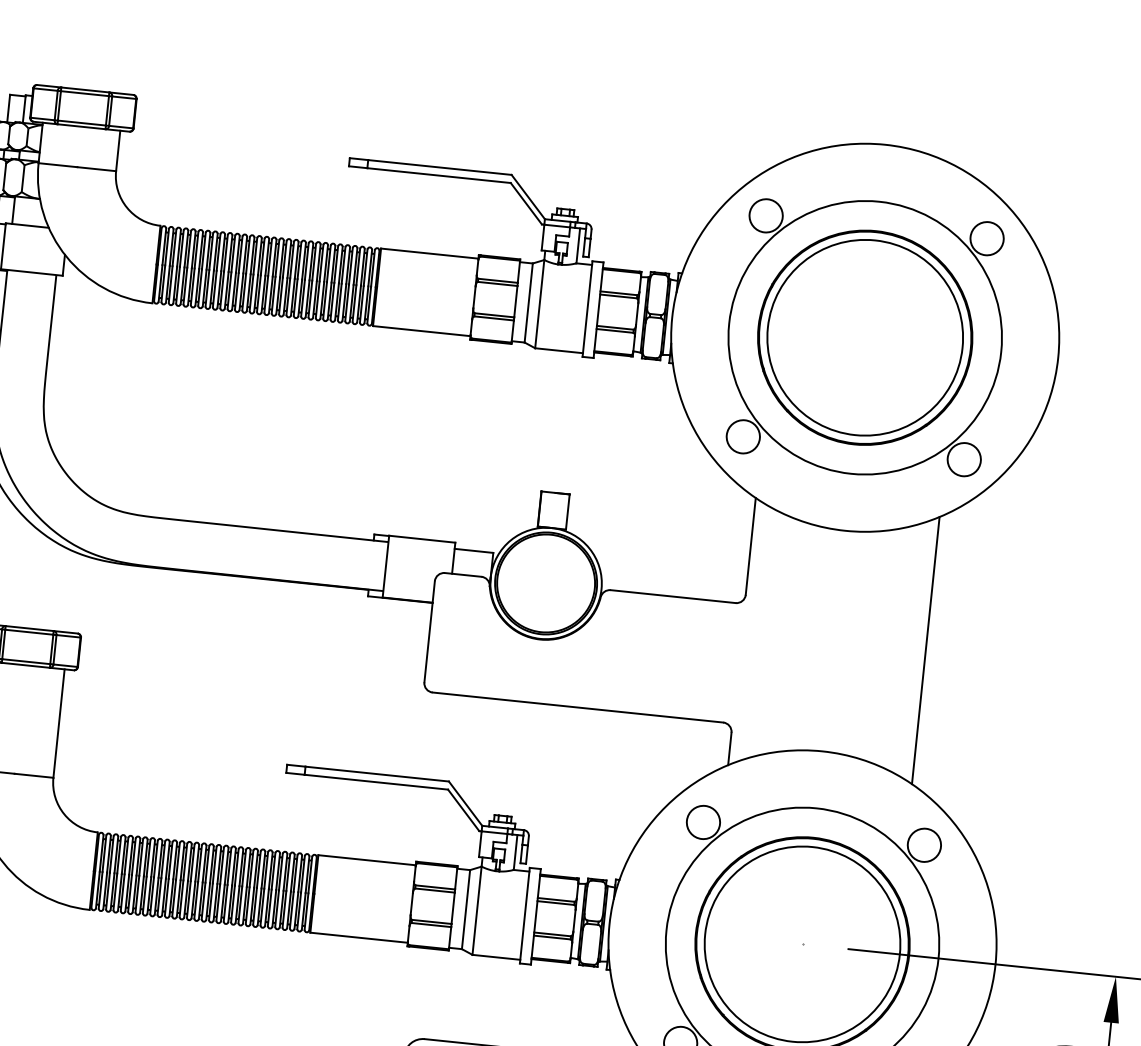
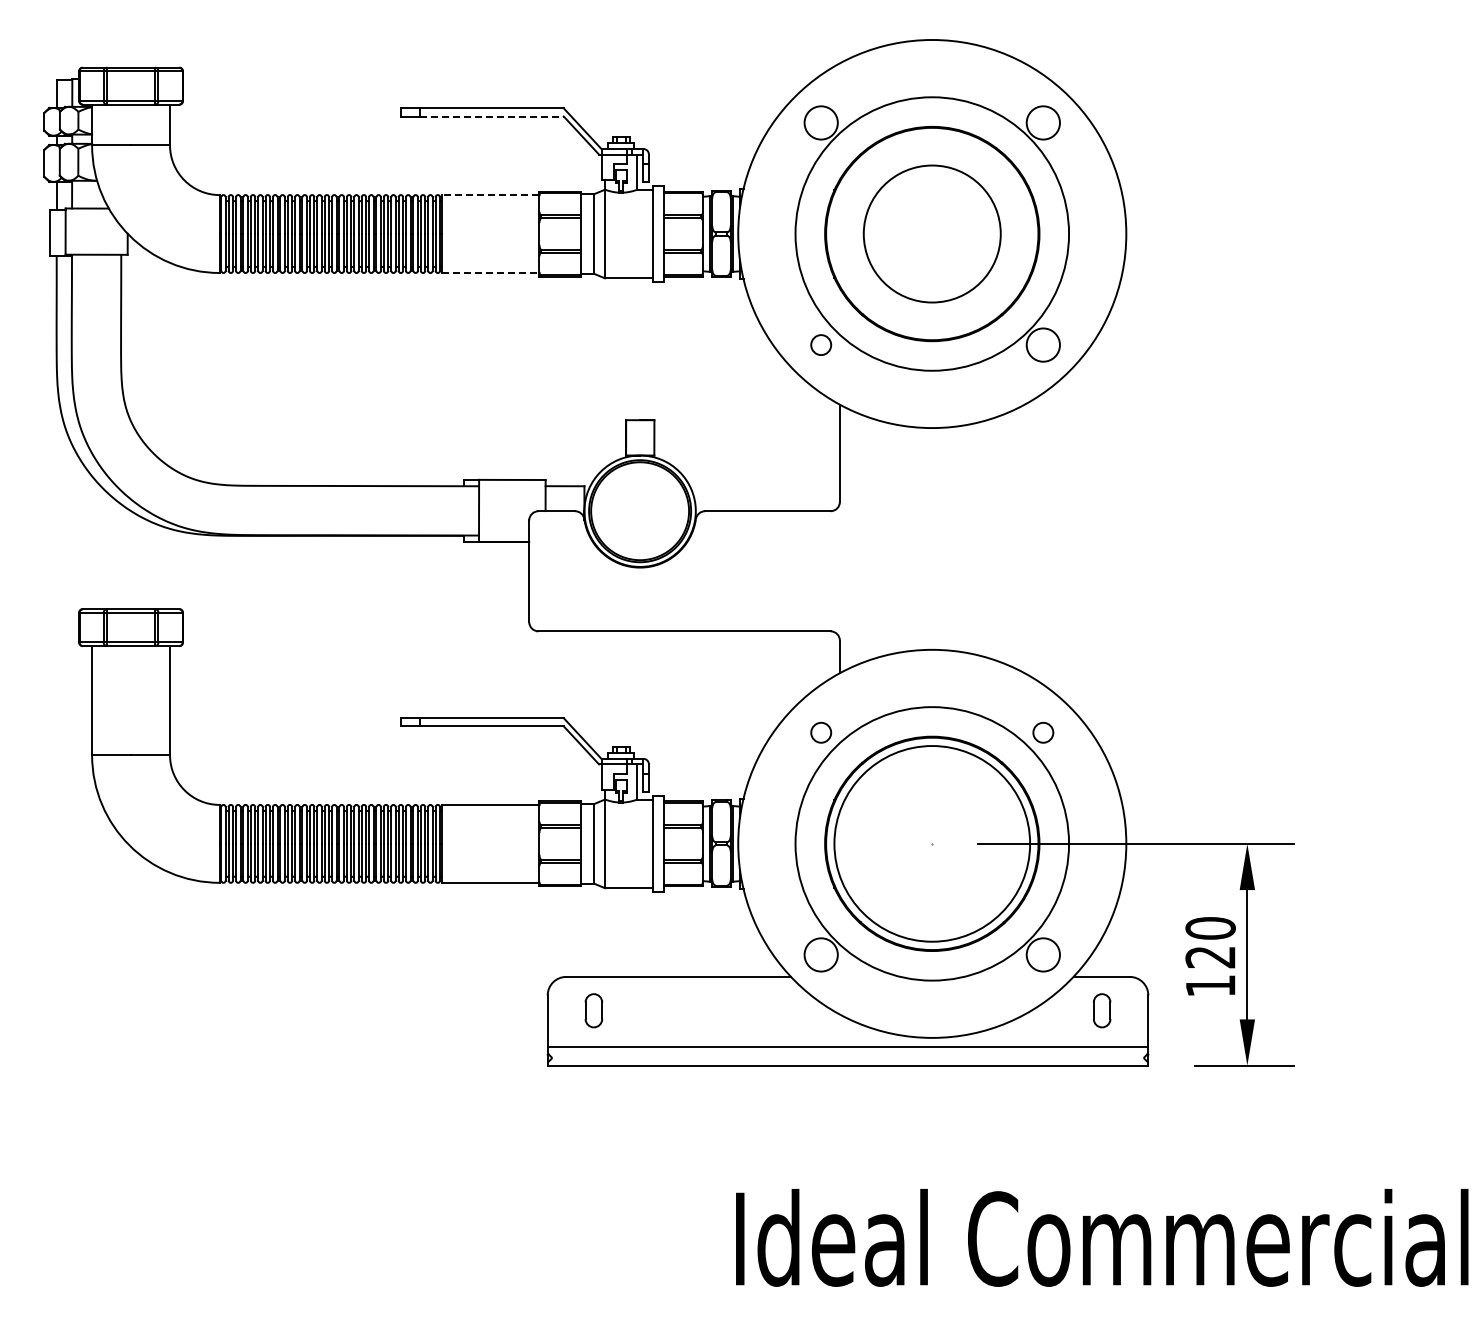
line: (439, 175) -> (492, 116), solid -> dashed
line: (429, 254) -> (490, 195), solid -> dashed
line: (421, 330) -> (490, 272), solid -> dashed
circle: (865, 337) -> (932, 233), size x0.7
circle: (742, 436) -> (820, 344), size x0.6
line: (925, 650) -> (1024, 538), removed
circle: (702, 822) -> (820, 732), size x0.6
circle: (923, 844) -> (1042, 732), size x0.6

